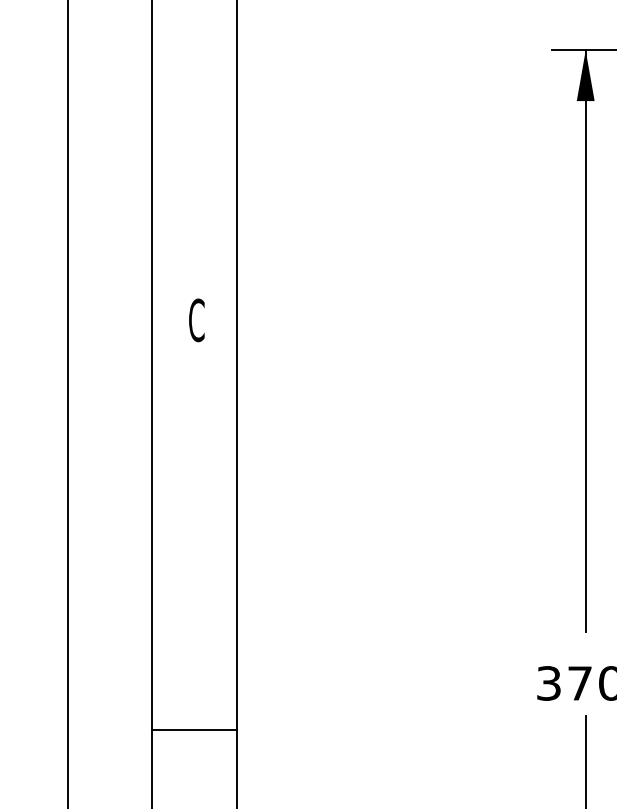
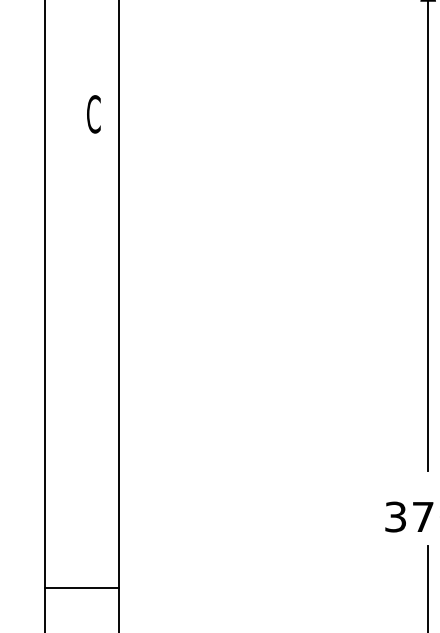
text: (196, 320) -> (93, 114), moved
line: (194, 729) -> (82, 587), moved

